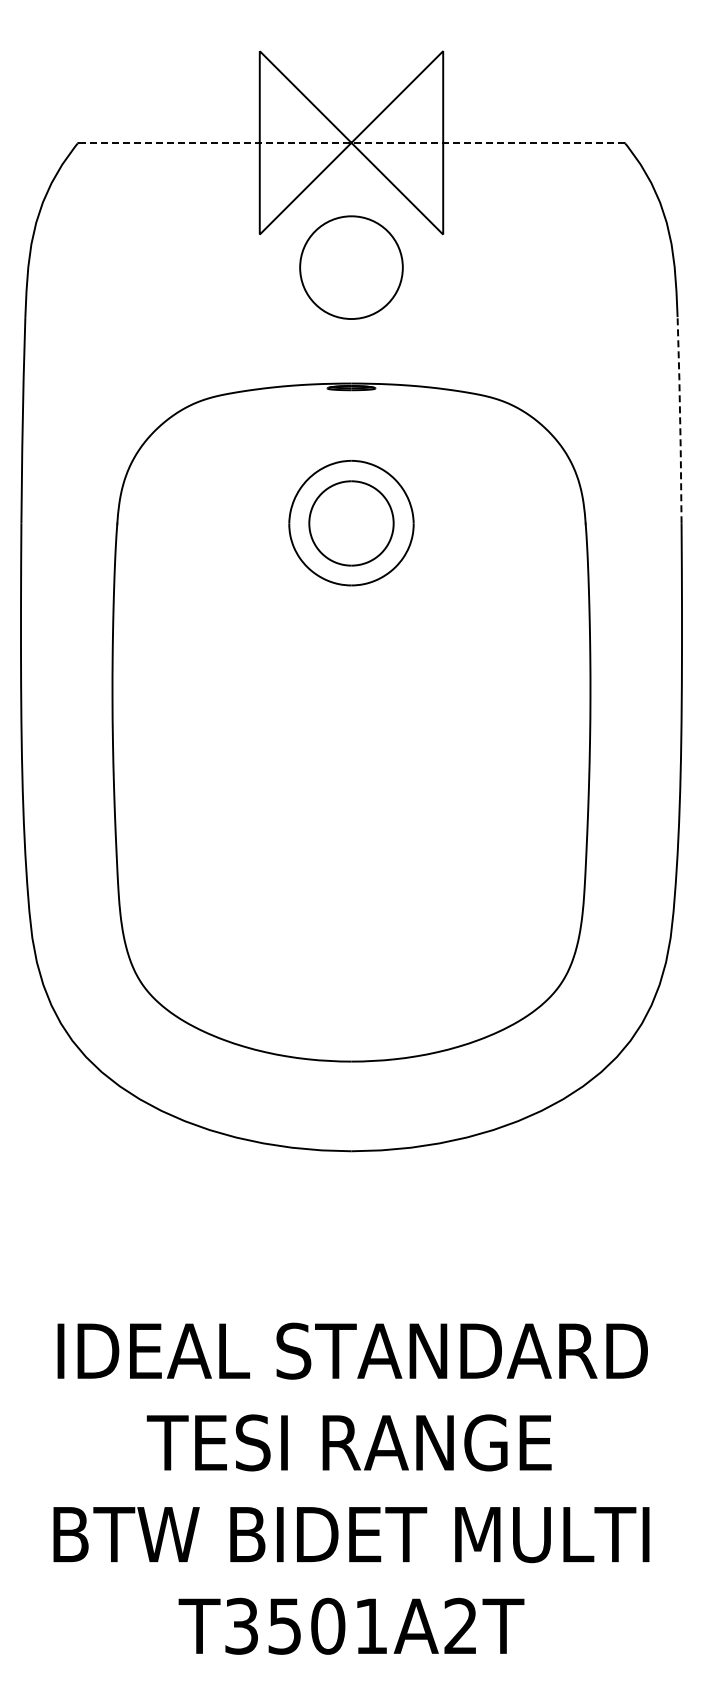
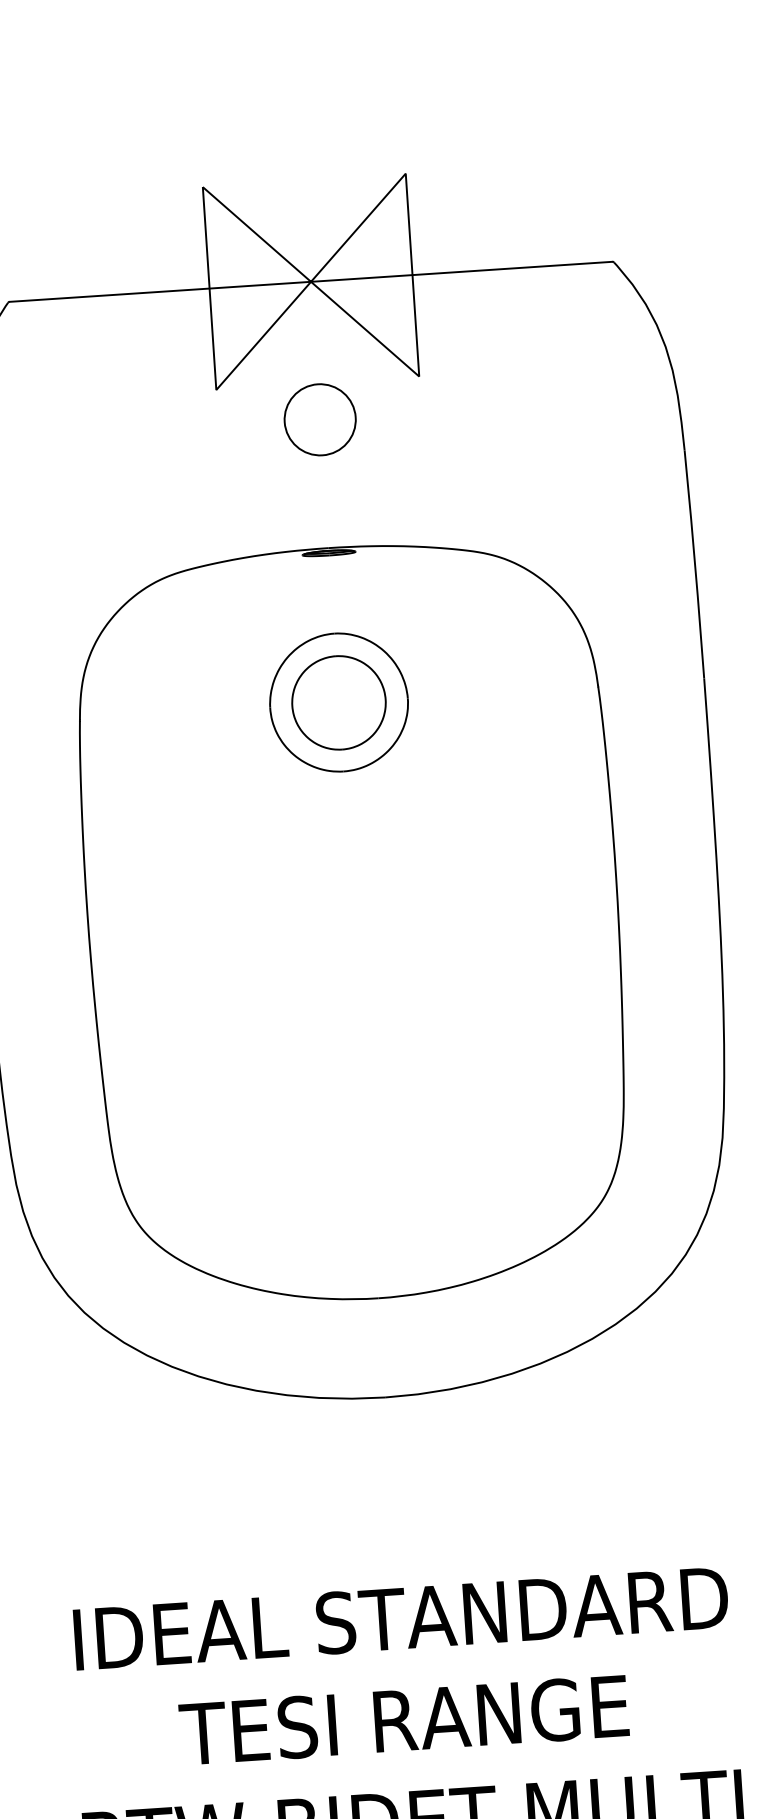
line: (351, 142) -> (311, 281), dashed -> solid
circle: (351, 267) -> (320, 419), size x0.62
line: (680, 419) -> (695, 563), dashed -> solid

